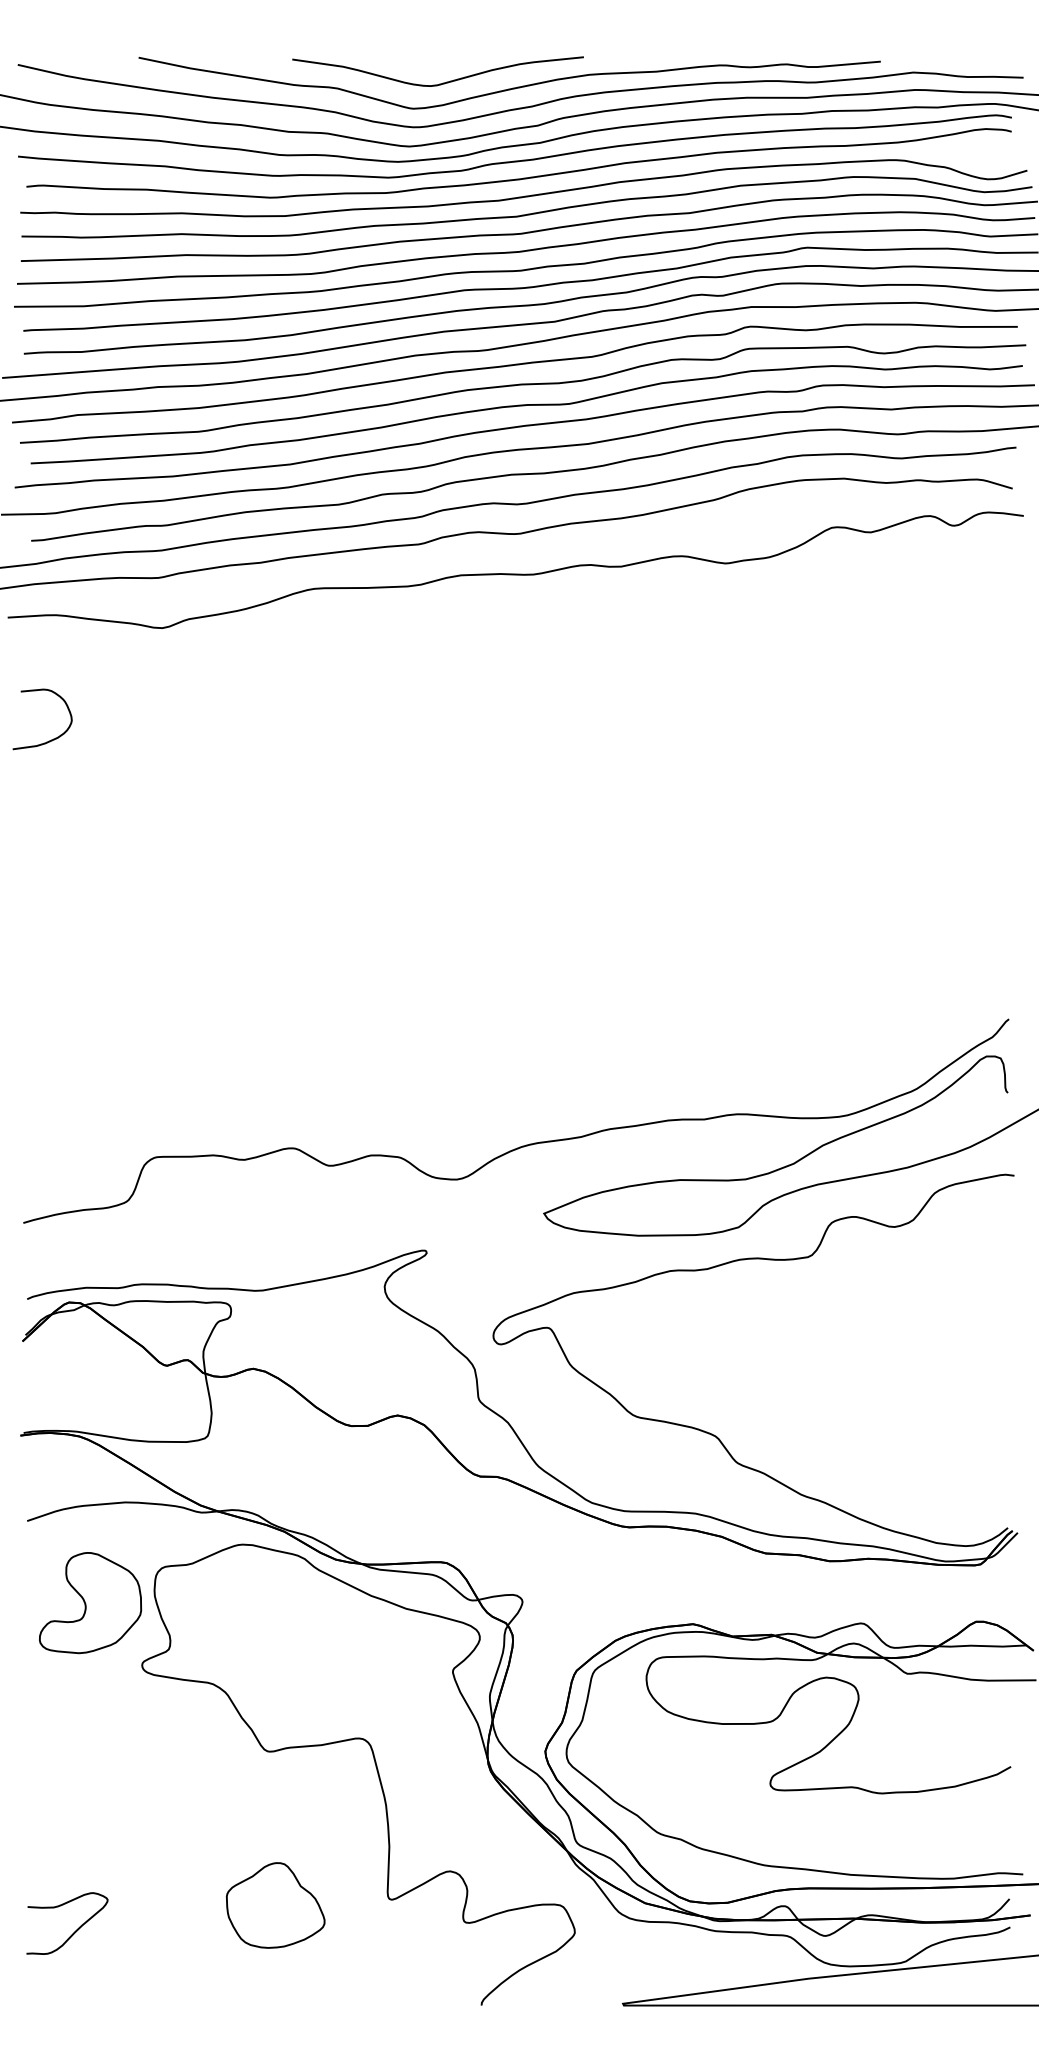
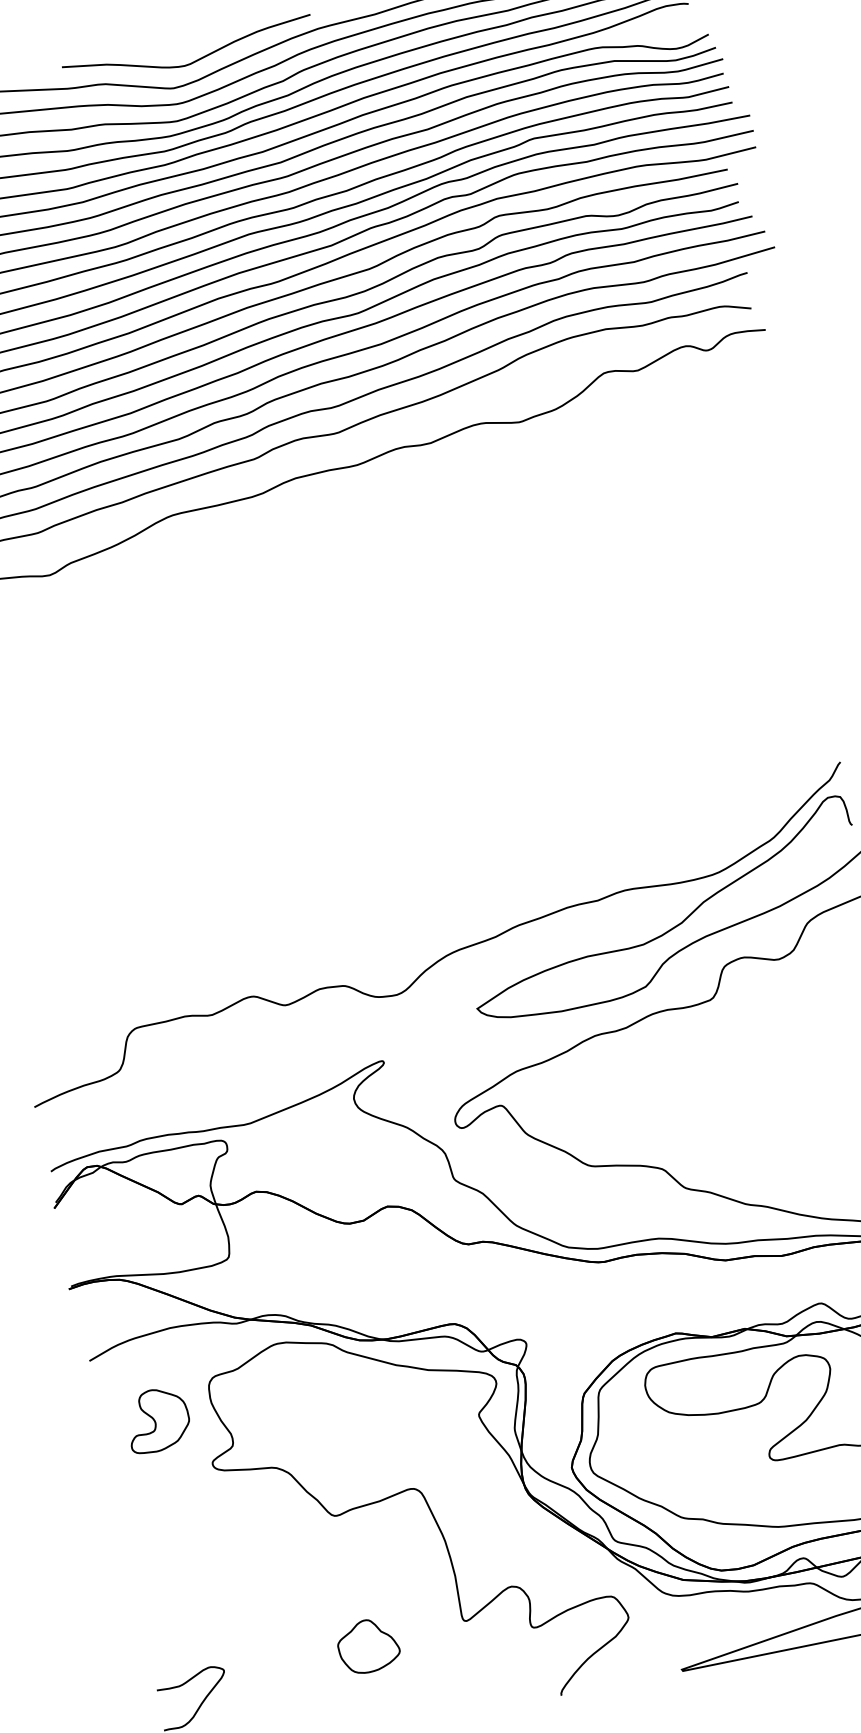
part: (90, 1603) -> (157, 1420), size x0.7
part: (275, 1905) -> (368, 1646), size x0.7

